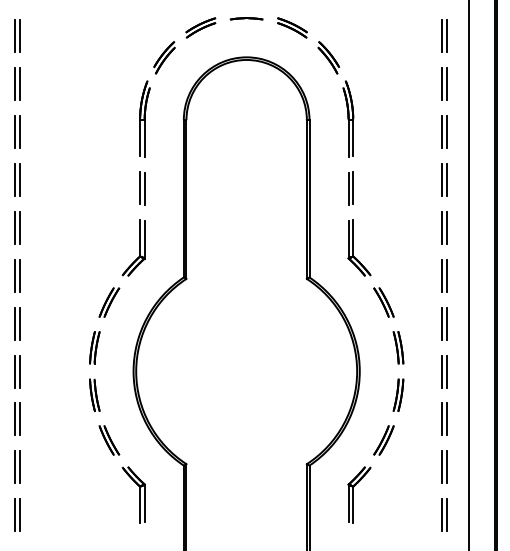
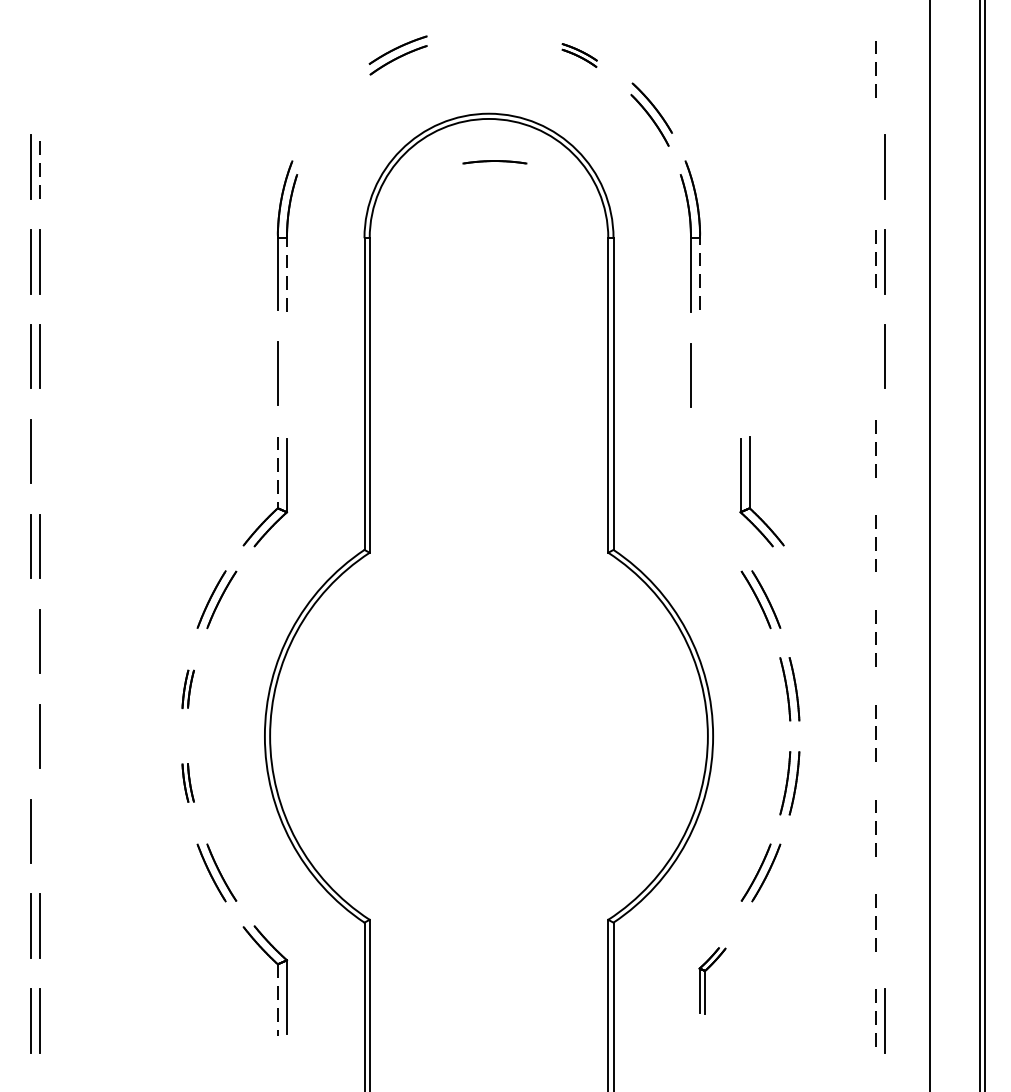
line: (246, 18) -> (494, 161), moved
part: (292, 27) -> (579, 54), size x0.6
part: (17, 35) -> (34, 70), removed
line: (441, 36) -> (875, 72), solid -> dashed
line: (446, 36) -> (884, 72), removed
part: (164, 57) -> (326, 114), removed
line: (20, 84) -> (40, 167), solid -> dashed
line: (441, 84) -> (875, 167), removed
line: (441, 132) -> (875, 262), solid -> dashed
line: (353, 137) -> (700, 272), solid -> dashed
line: (144, 138) -> (286, 274), solid -> dashed
line: (441, 179) -> (875, 355), removed
line: (353, 188) -> (700, 373), removed
line: (144, 189) -> (286, 375), removed
line: (20, 227) -> (40, 450), removed
line: (441, 227) -> (875, 450), solid -> dashed
line: (446, 227) -> (884, 450), removed
line: (140, 238) -> (278, 472), solid -> dashed
part: (359, 247) -> (762, 490), moved
line: (441, 275) -> (875, 546), solid -> dashed
line: (446, 275) -> (884, 546), removed
line: (15, 323) -> (30, 641), removed
line: (441, 323) -> (875, 641), solid -> dashed
line: (446, 323) -> (884, 641), removed
part: (94, 347) -> (187, 688), size x0.6
line: (15, 371) -> (30, 736), removed
line: (441, 371) -> (875, 736), solid -> dashed
line: (446, 371) -> (884, 736), removed
part: (94, 394) -> (187, 781), size x0.6
line: (20, 419) -> (40, 831), removed
line: (441, 419) -> (875, 831), solid -> dashed
line: (446, 419) -> (884, 831), removed
line: (441, 467) -> (875, 926), solid -> dashed
line: (446, 467) -> (884, 926), removed
part: (359, 494) -> (712, 979), size x0.6
line: (140, 505) -> (278, 1001), solid -> dashed
line: (441, 515) -> (875, 1021), solid -> dashed

